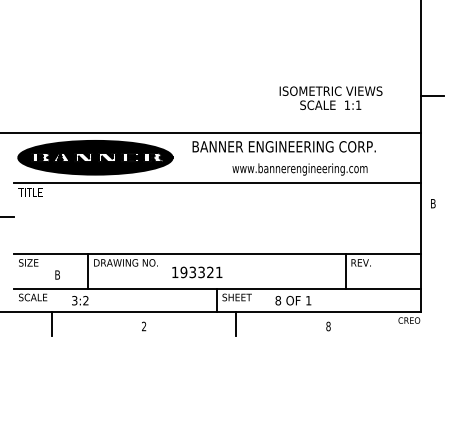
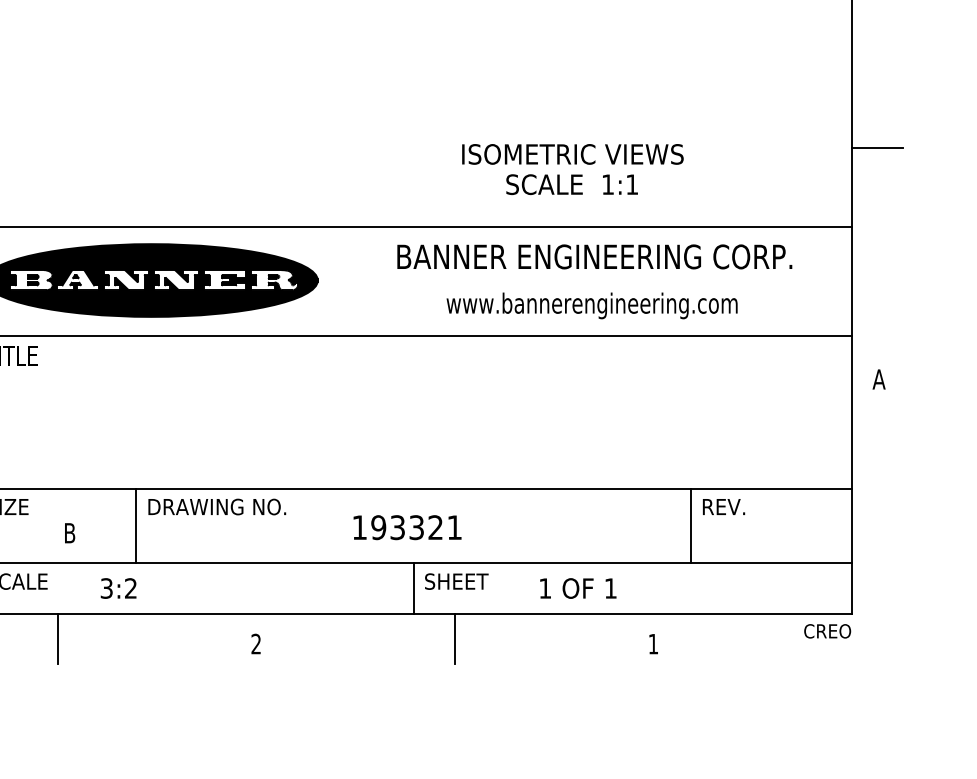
text: (330, 97) -> (571, 167), moved
text: (283, 146) -> (593, 256), moved
text: (433, 203) -> (879, 379), B -> A
text: (197, 272) -> (407, 527), moved
text: (278, 300) -> (545, 588), 8 -> 1
text: (328, 326) -> (653, 644), 8 -> 1

